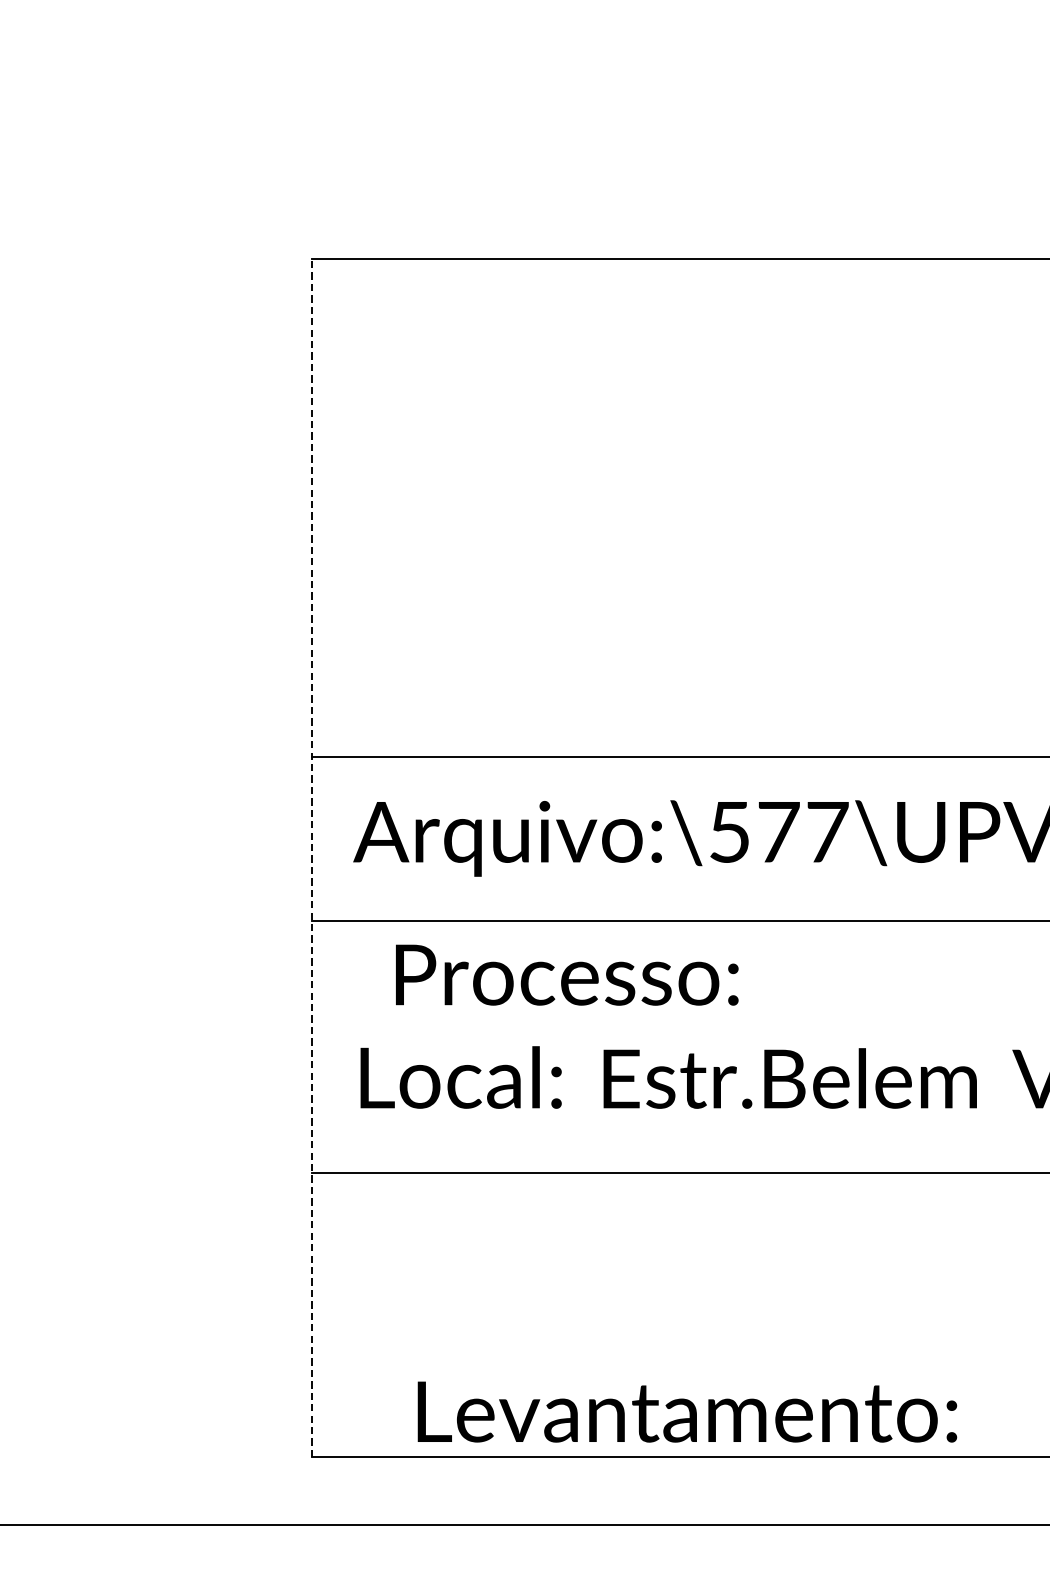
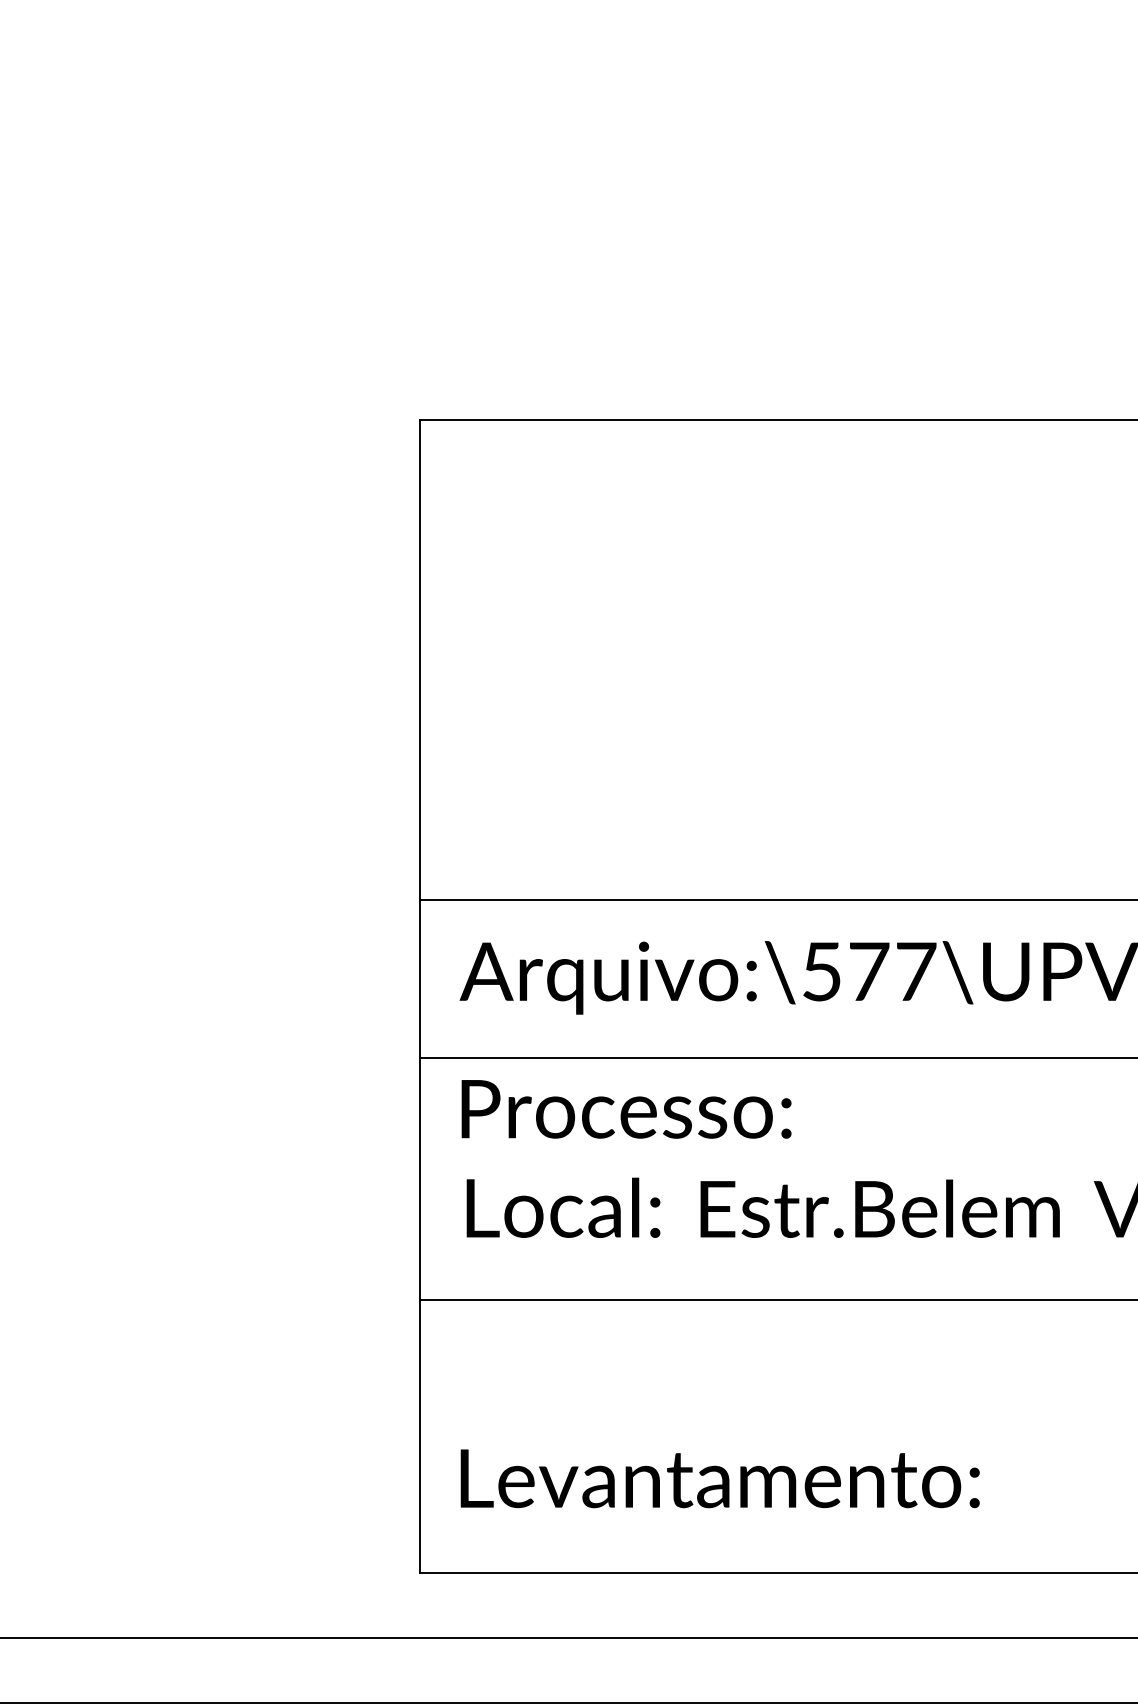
line: (311, 857) -> (419, 996), dashed -> solid
text: (567, 975) -> (626, 1109), moved
text: (686, 1411) -> (719, 1478), moved

